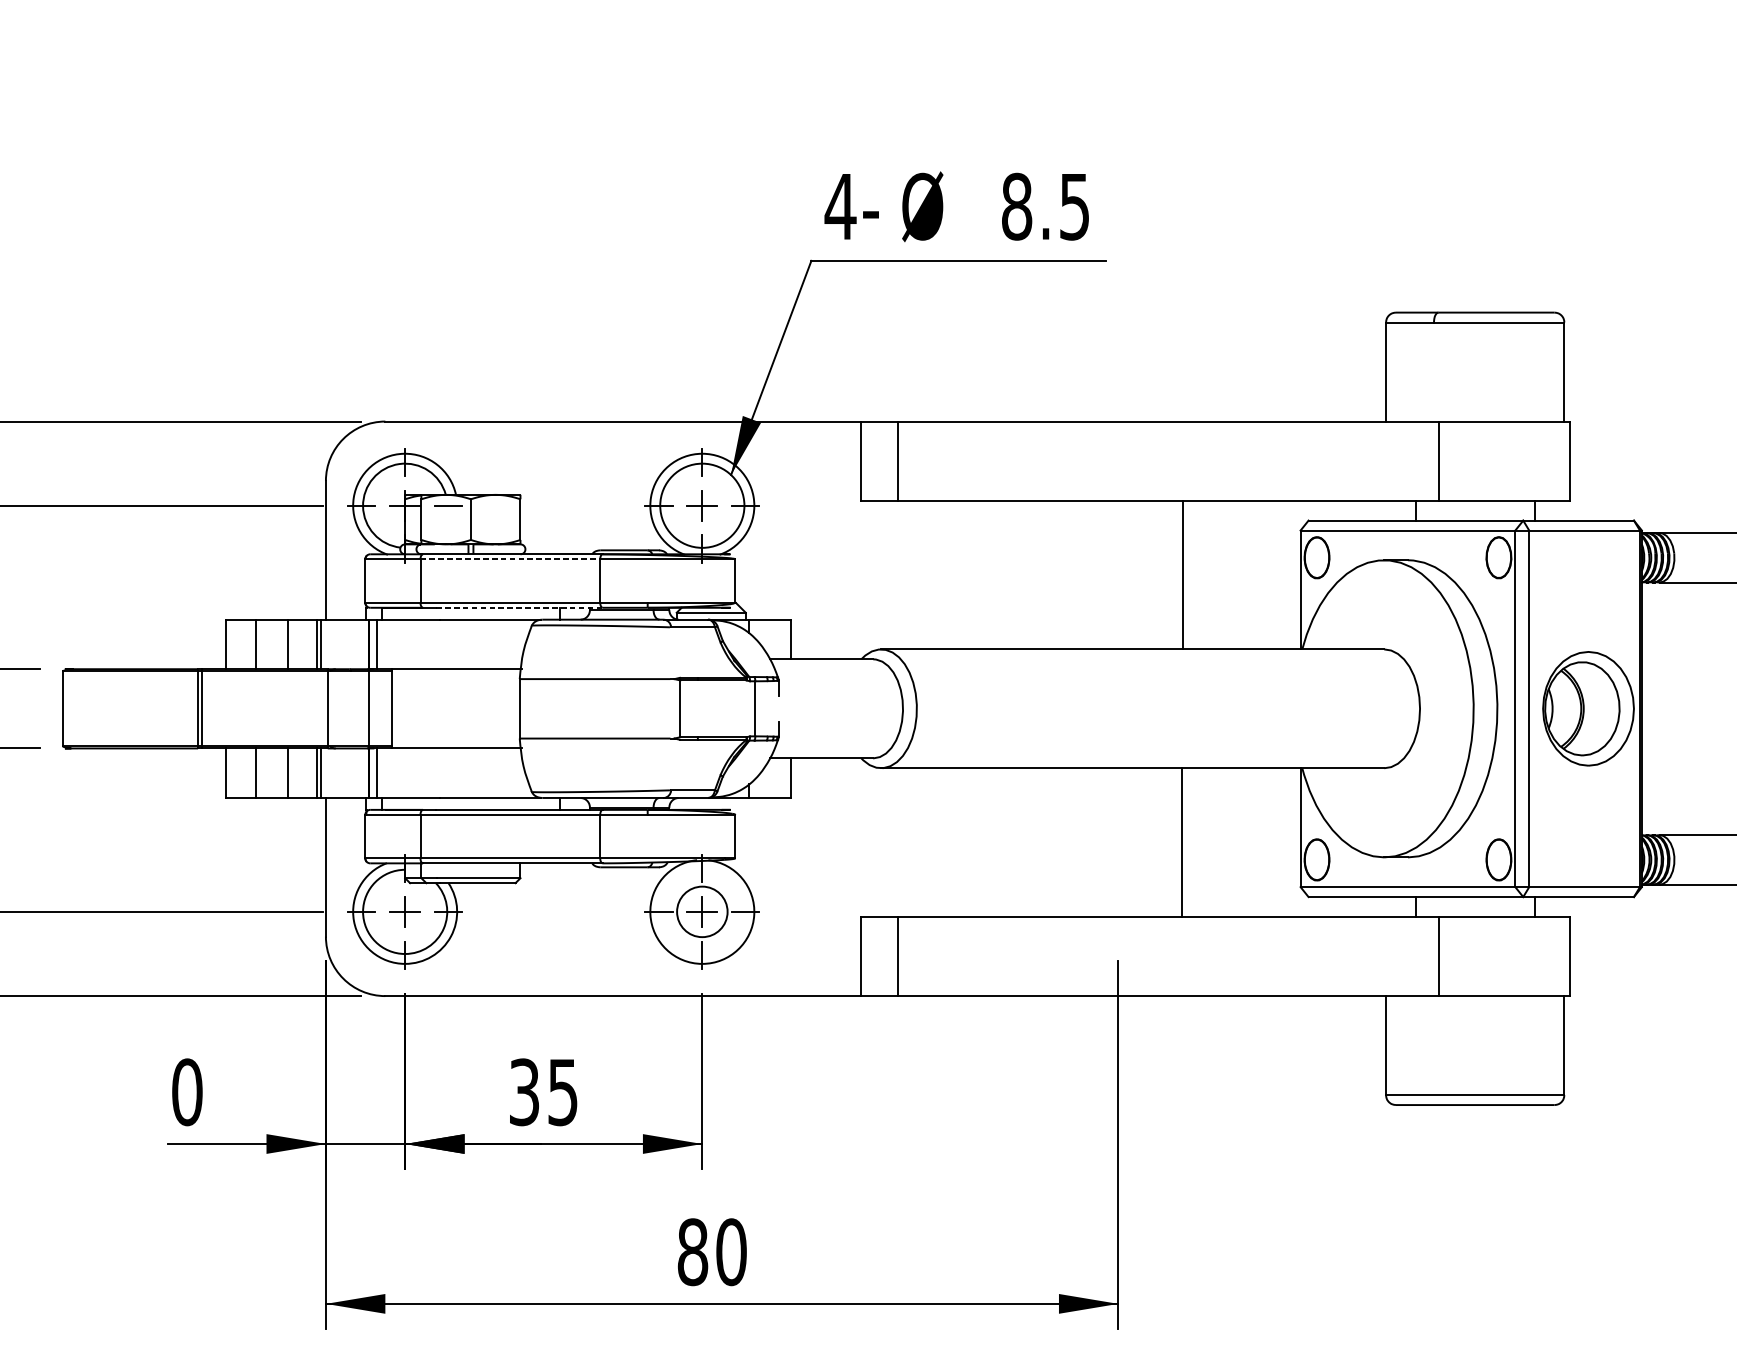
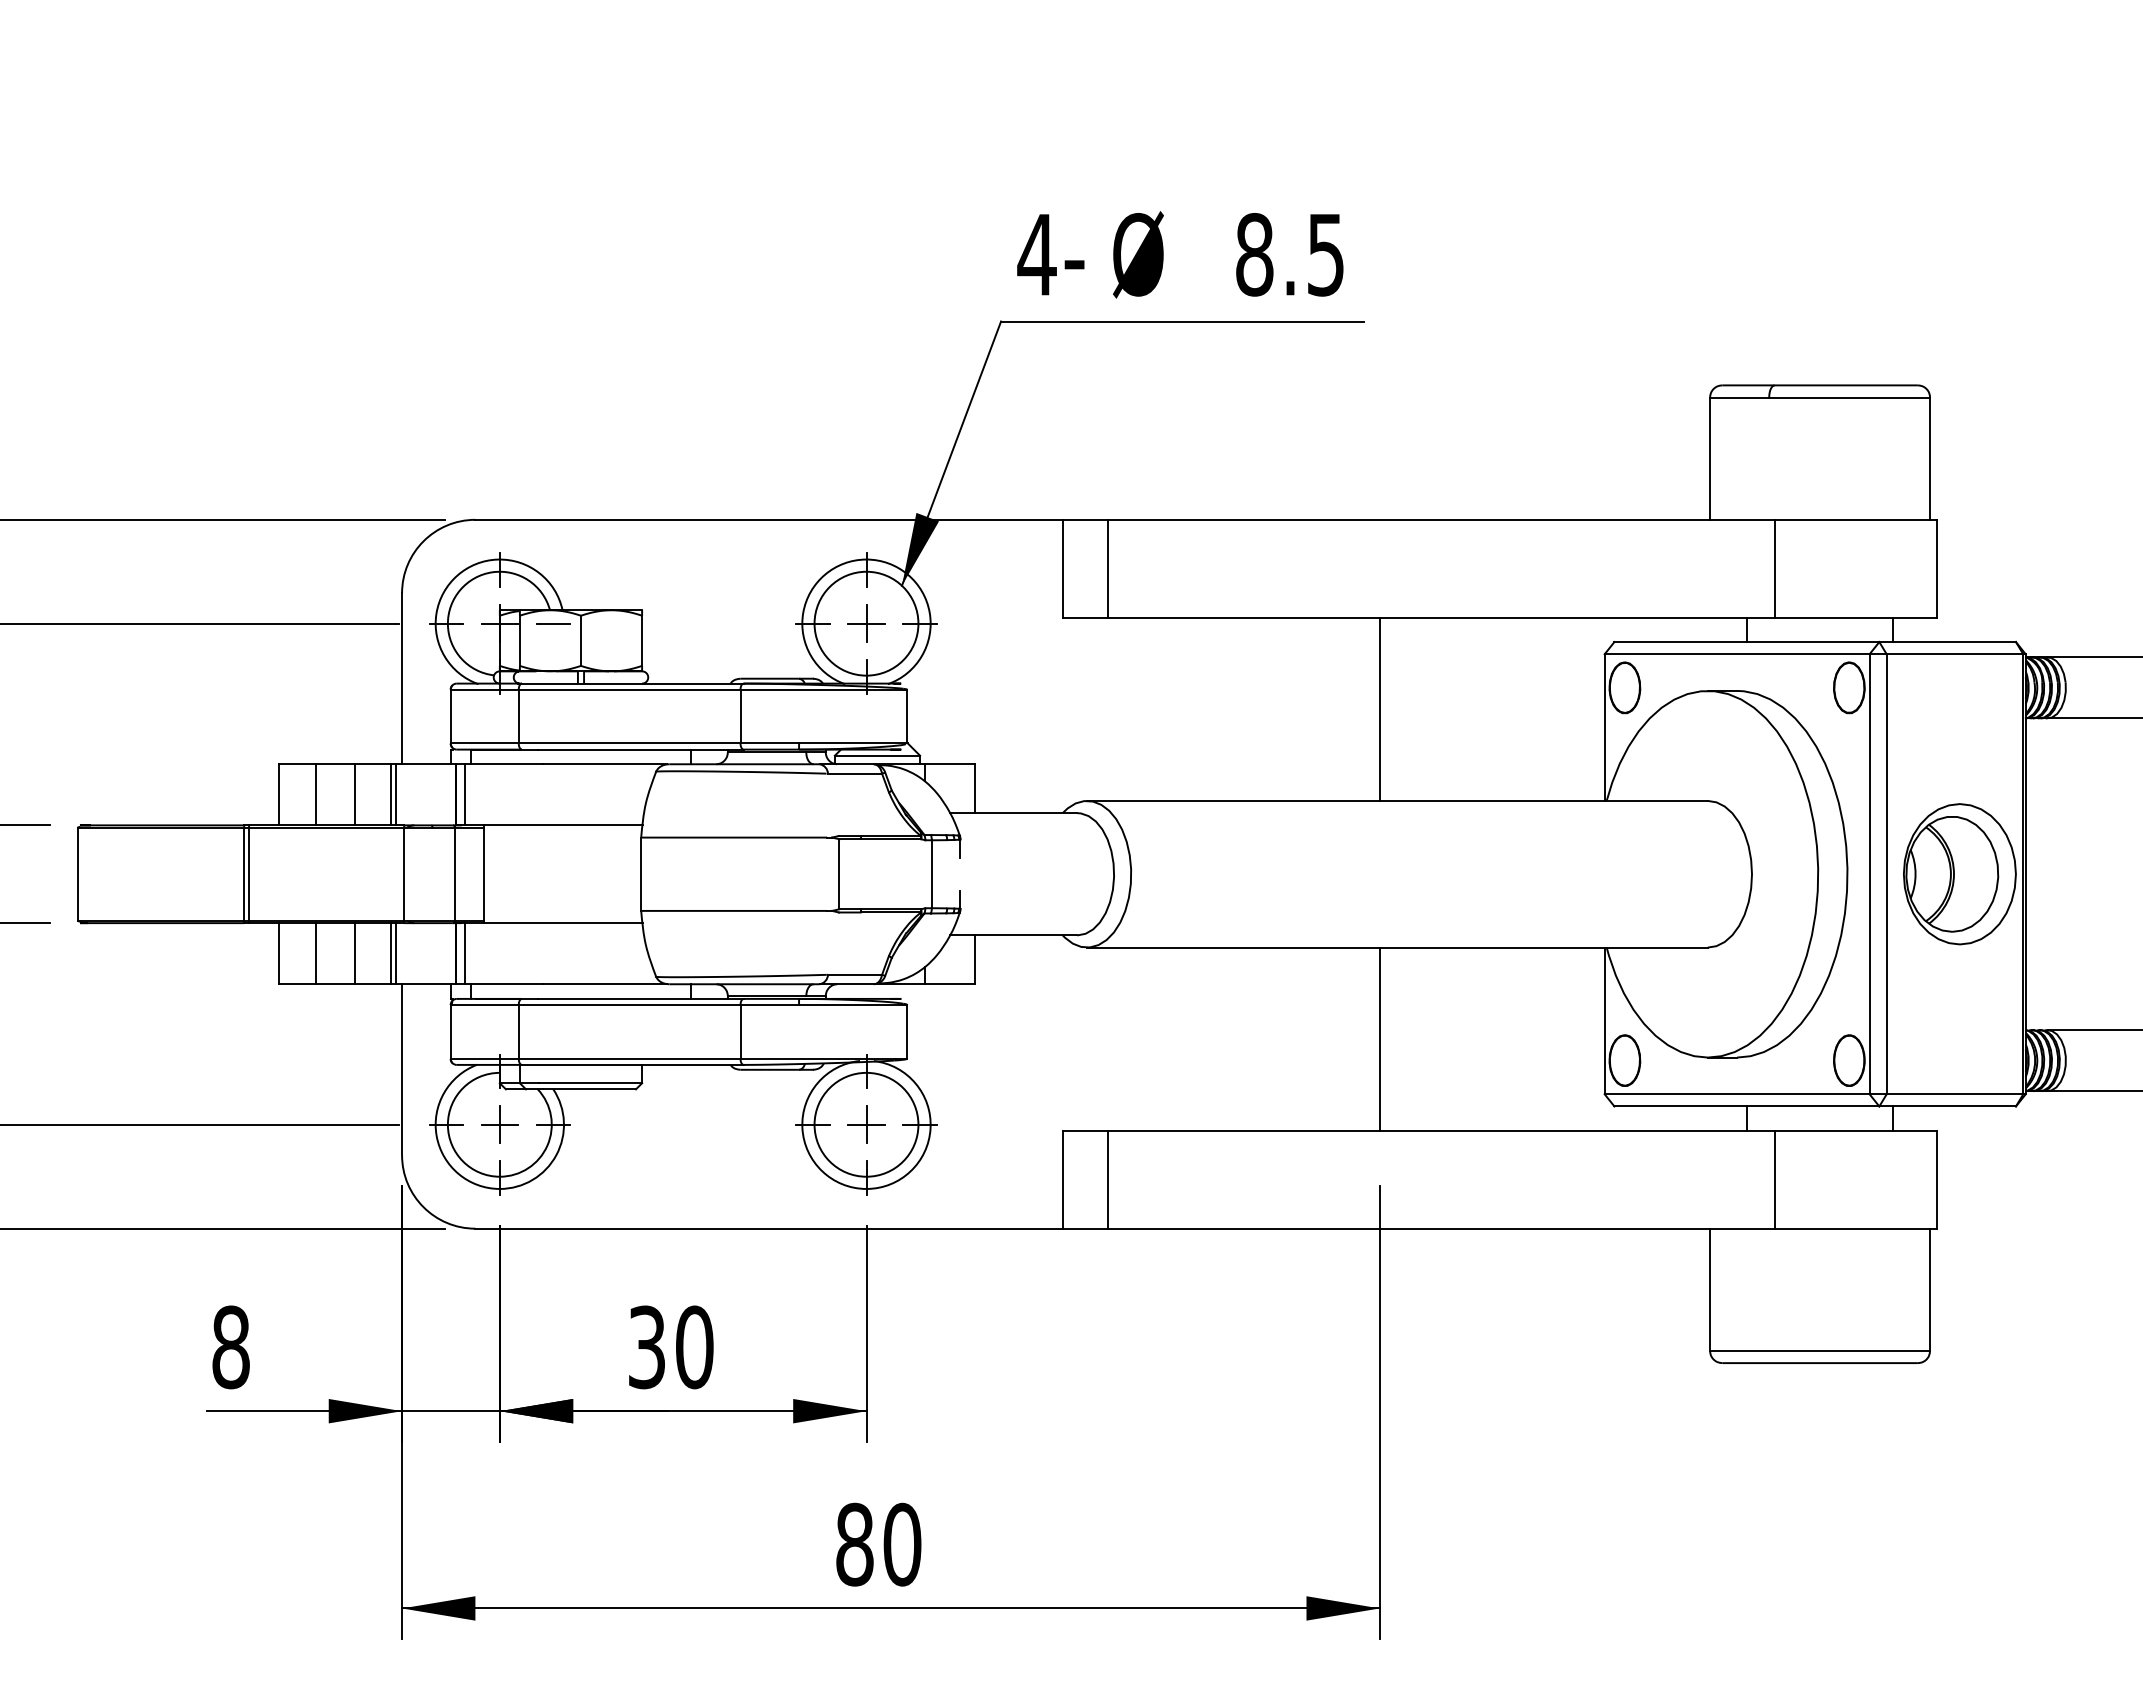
line: (510, 559) -> (629, 689), dashed -> solid
line: (1182, 574) -> (1379, 708), moved
line: (519, 607) -> (640, 749), dashed -> solid
line: (1181, 841) -> (1379, 1038), moved
circle: (702, 911) -> (866, 1124), size x1.67
text: (186, 1092) -> (230, 1347), 0 -> 8
text: (562, 1092) -> (694, 1347), 35 -> 30

